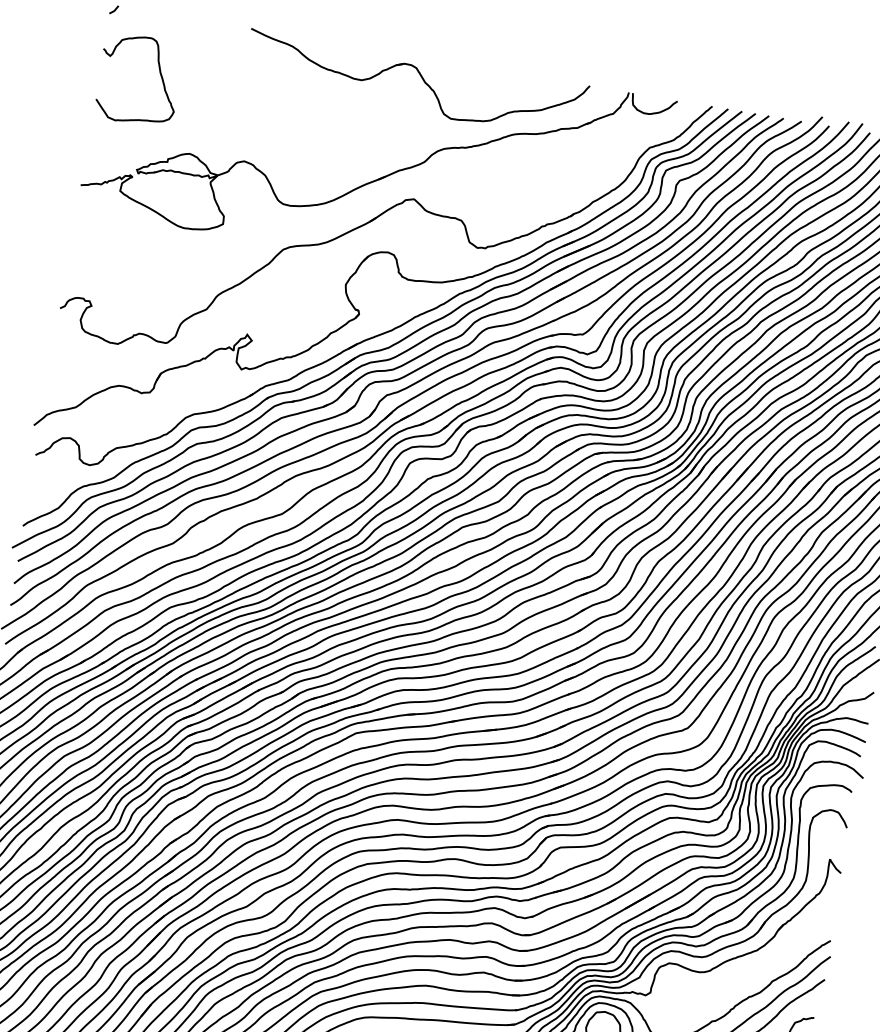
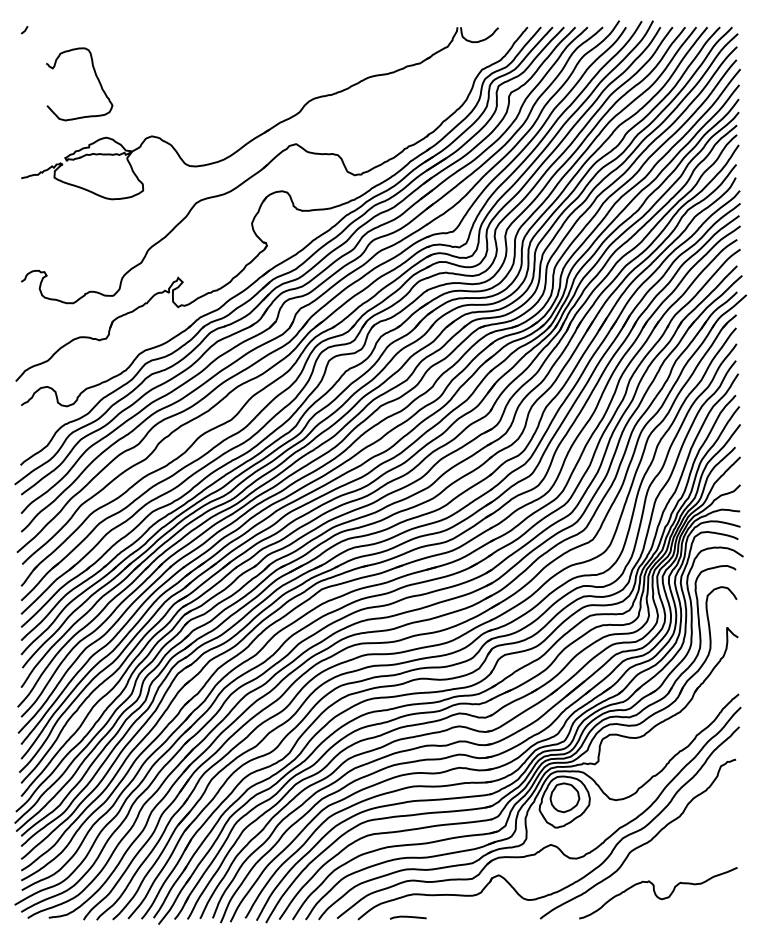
curve: (159, 74) -> (95, 76), moved
part: (422, 80) -> (286, 45), removed

